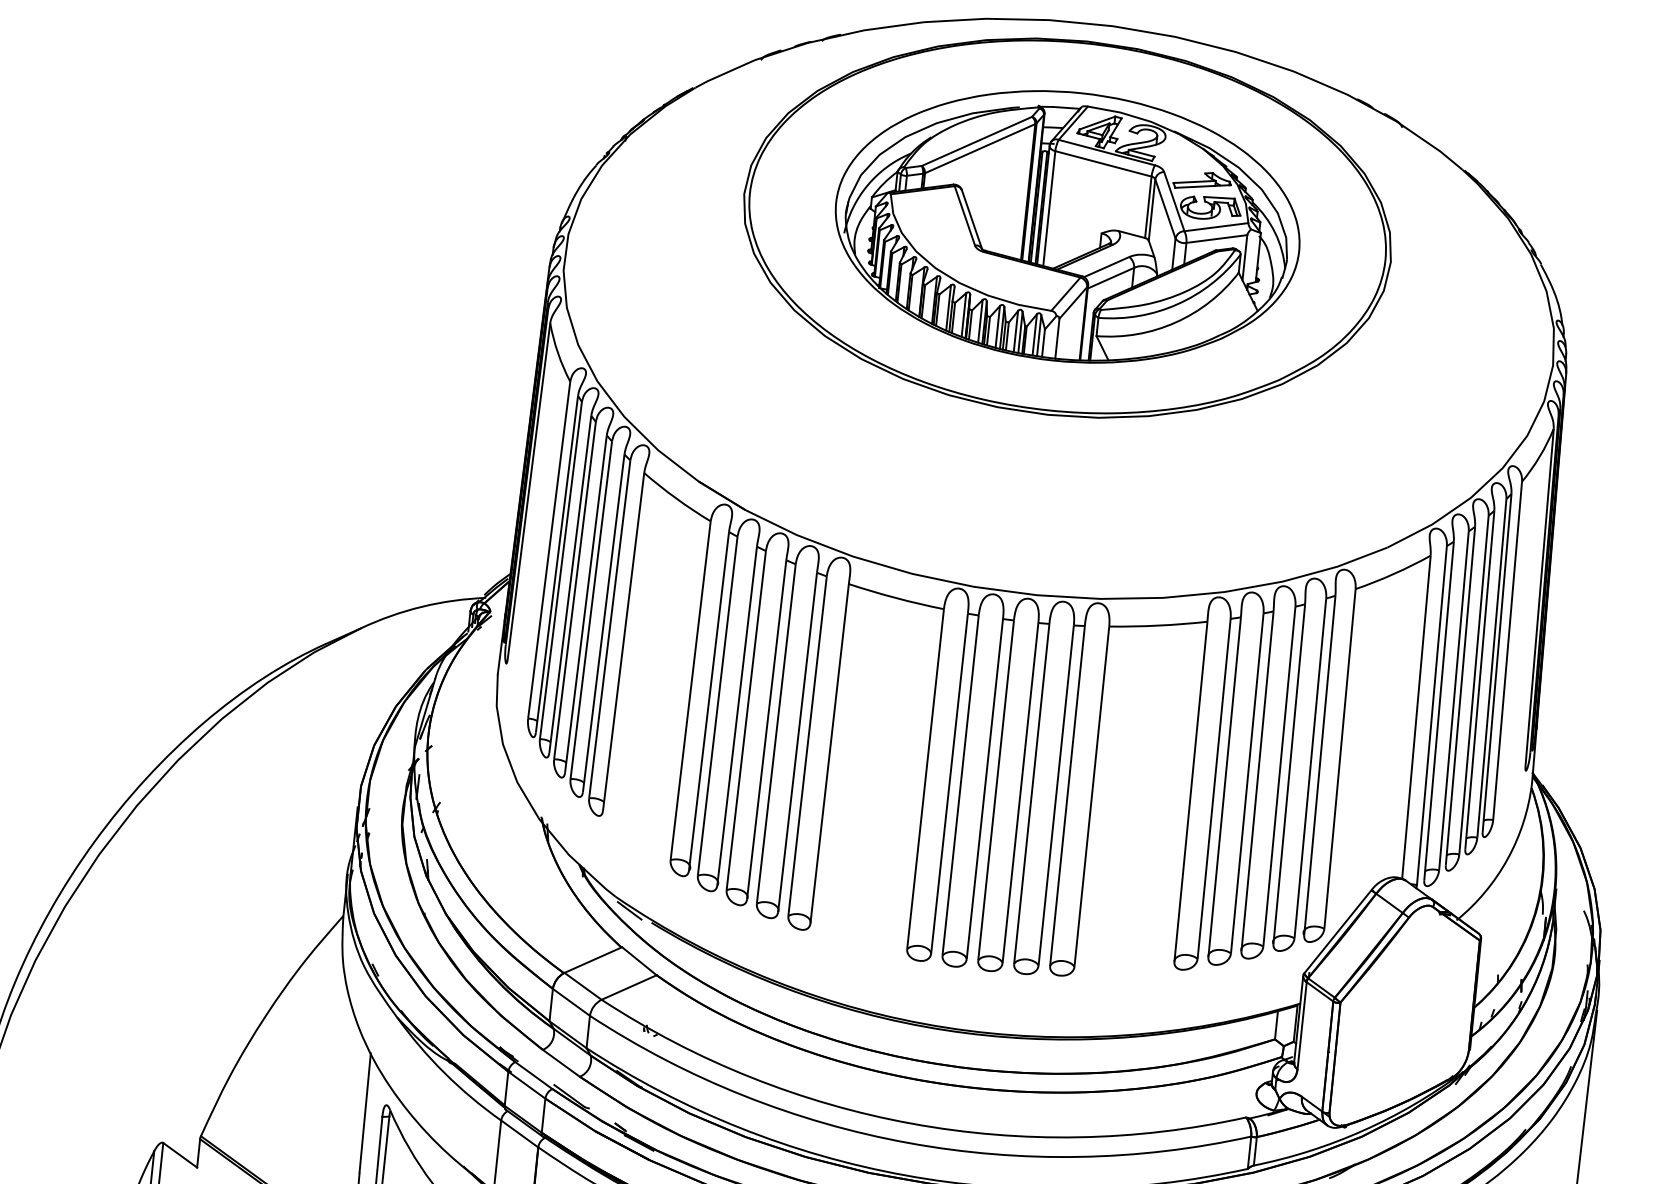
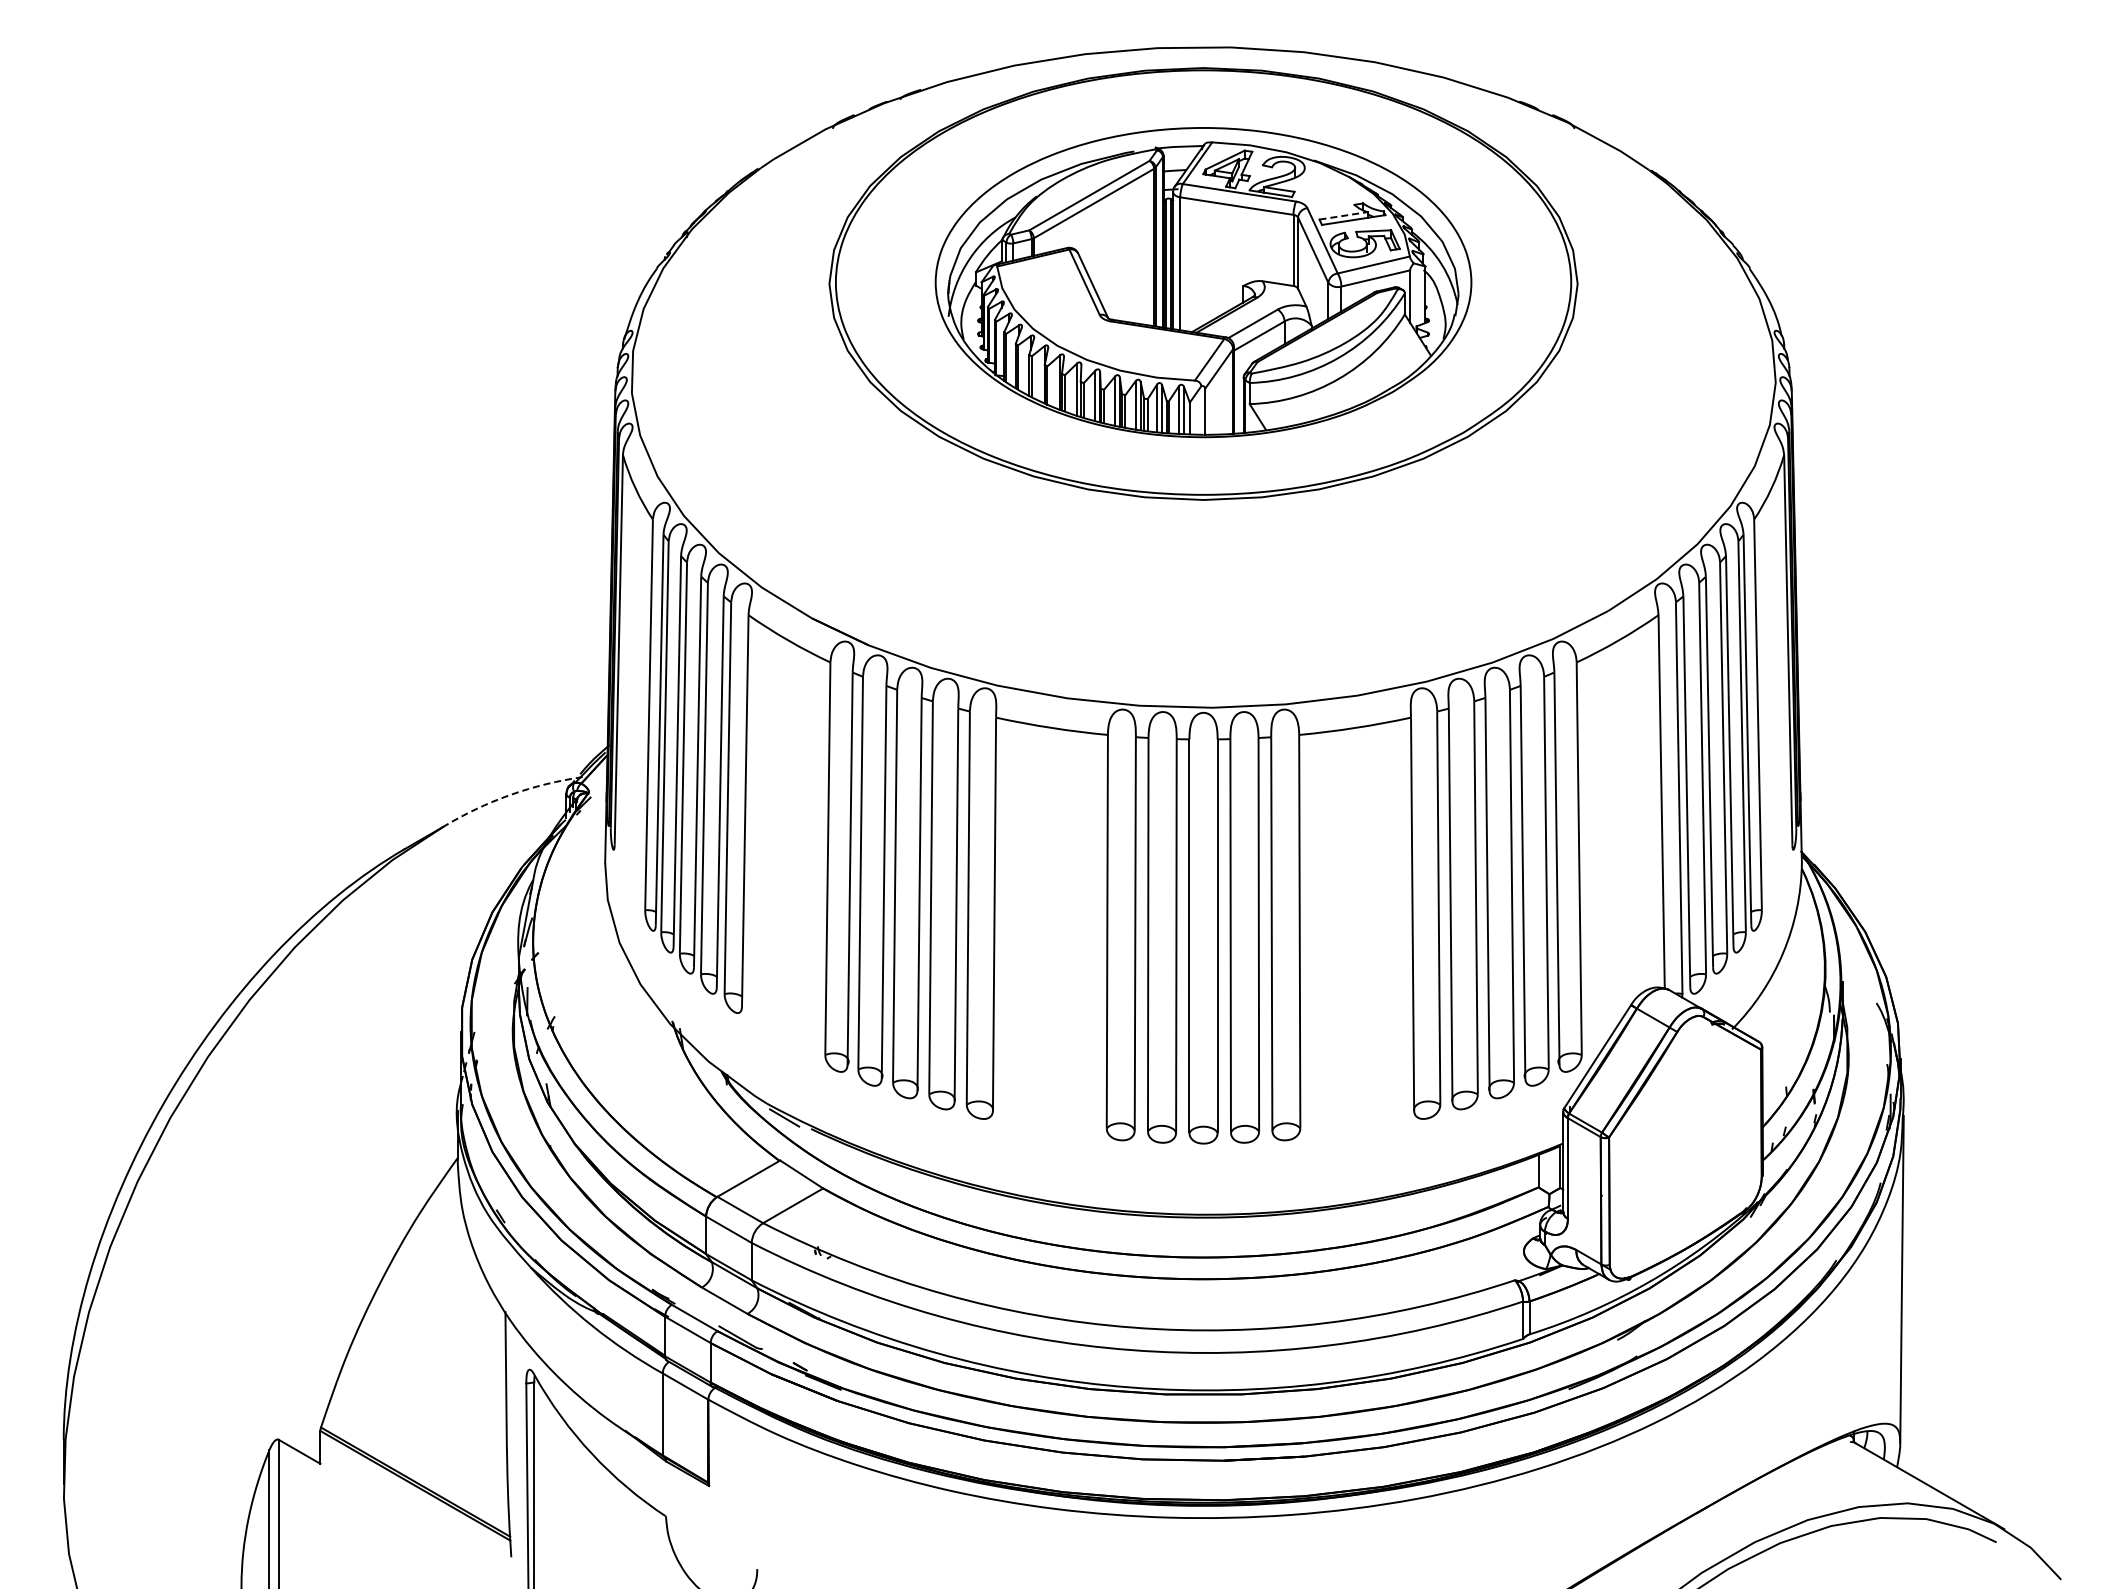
line: (1195, 181) -> (1344, 215), solid -> dashed
arc: (422, 606) -> (510, 794), solid -> dashed

